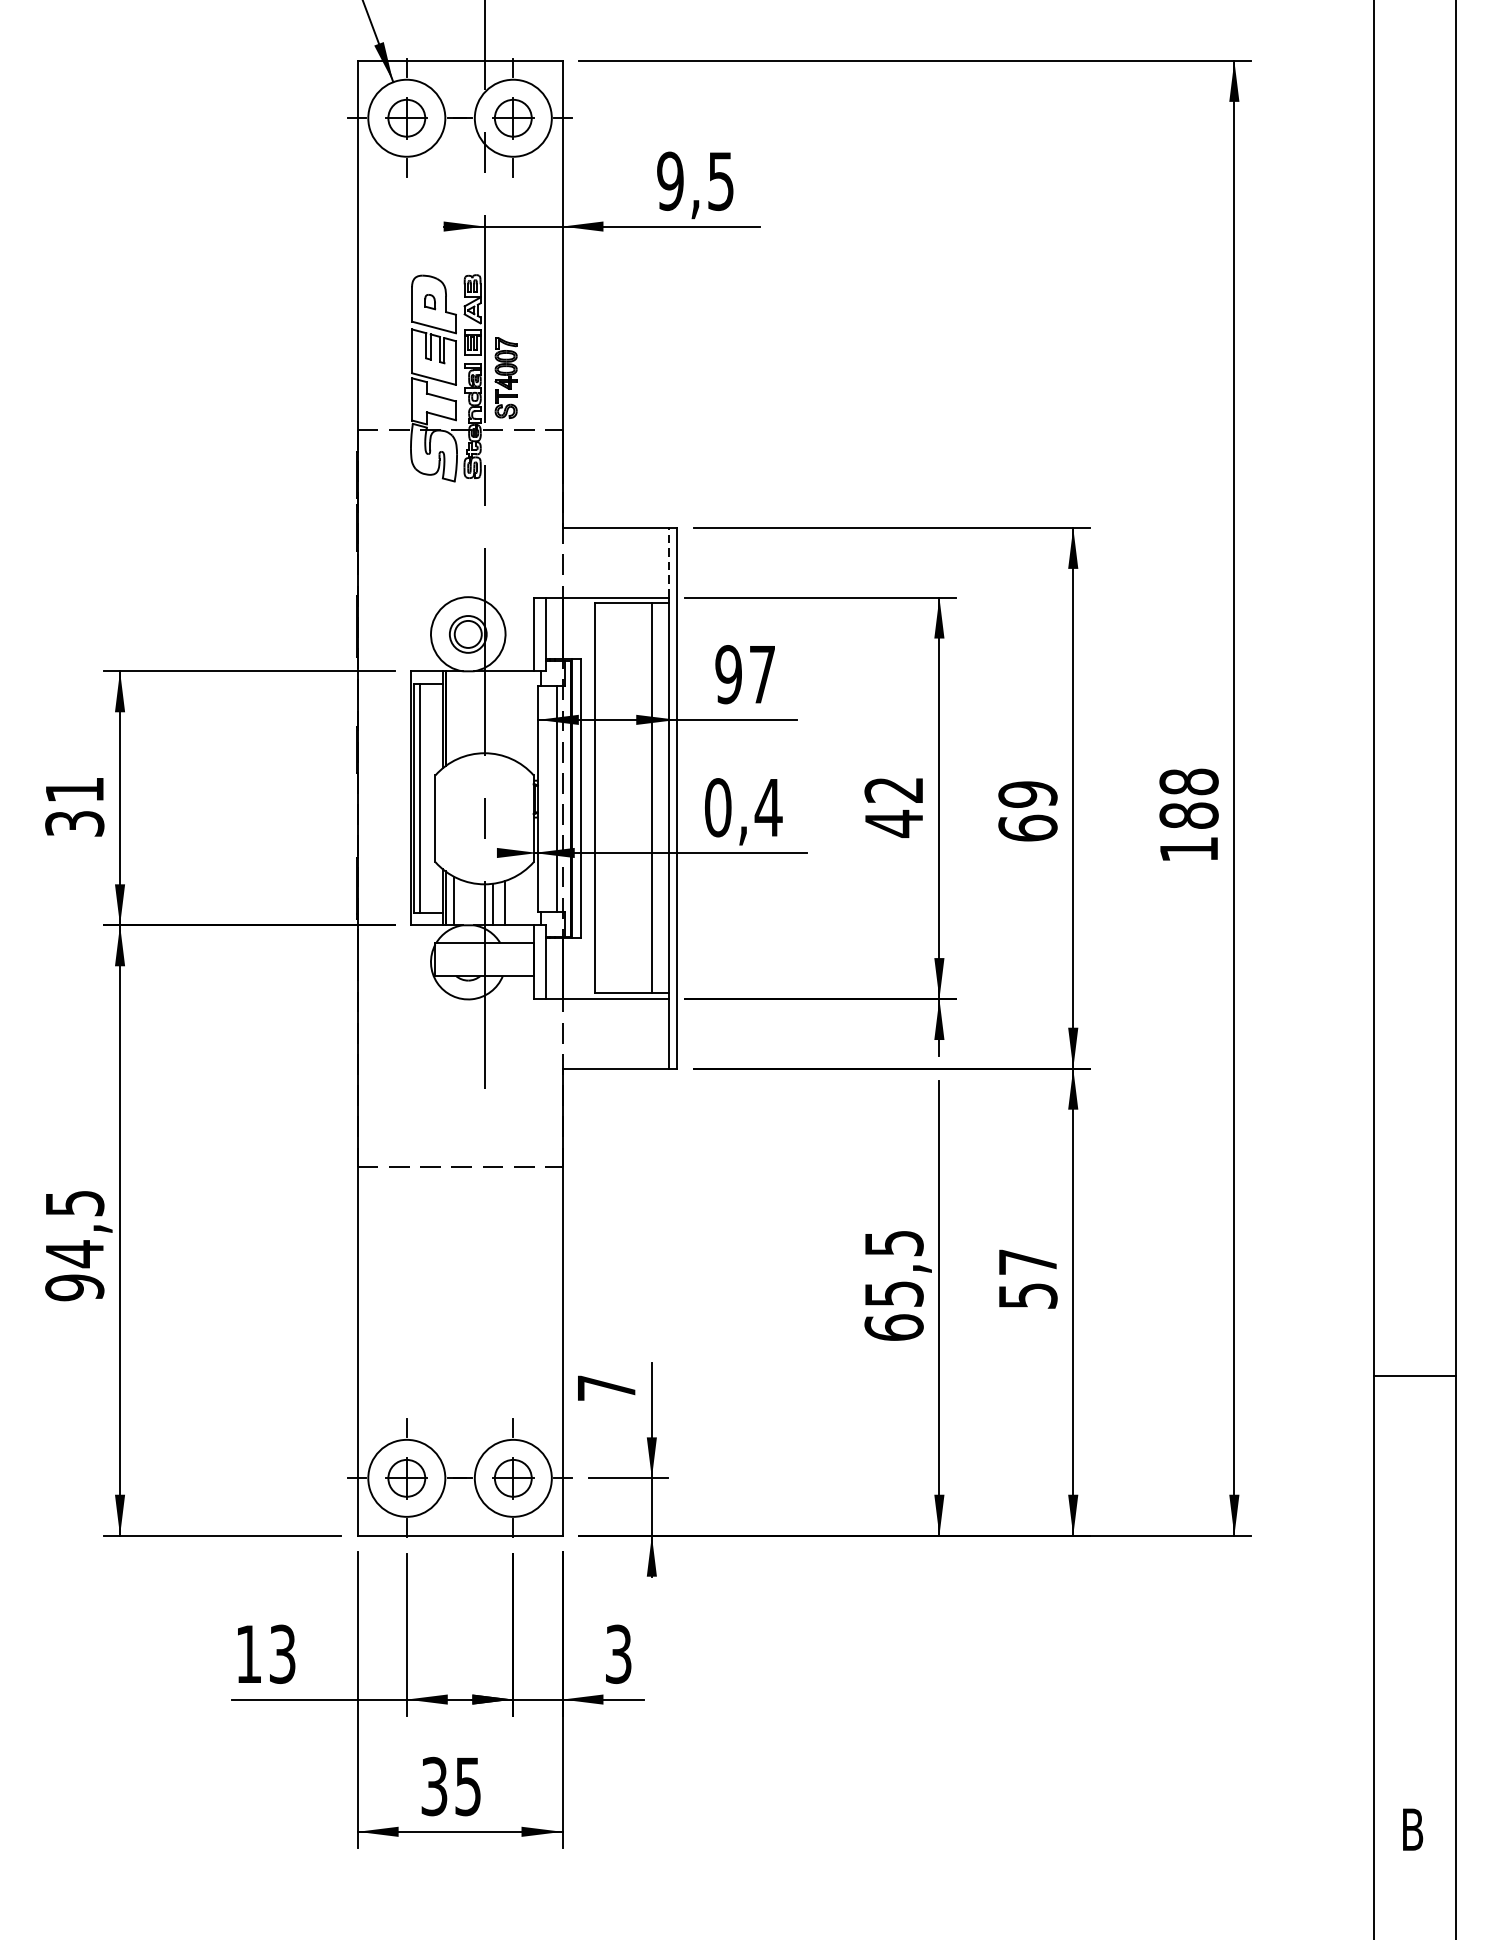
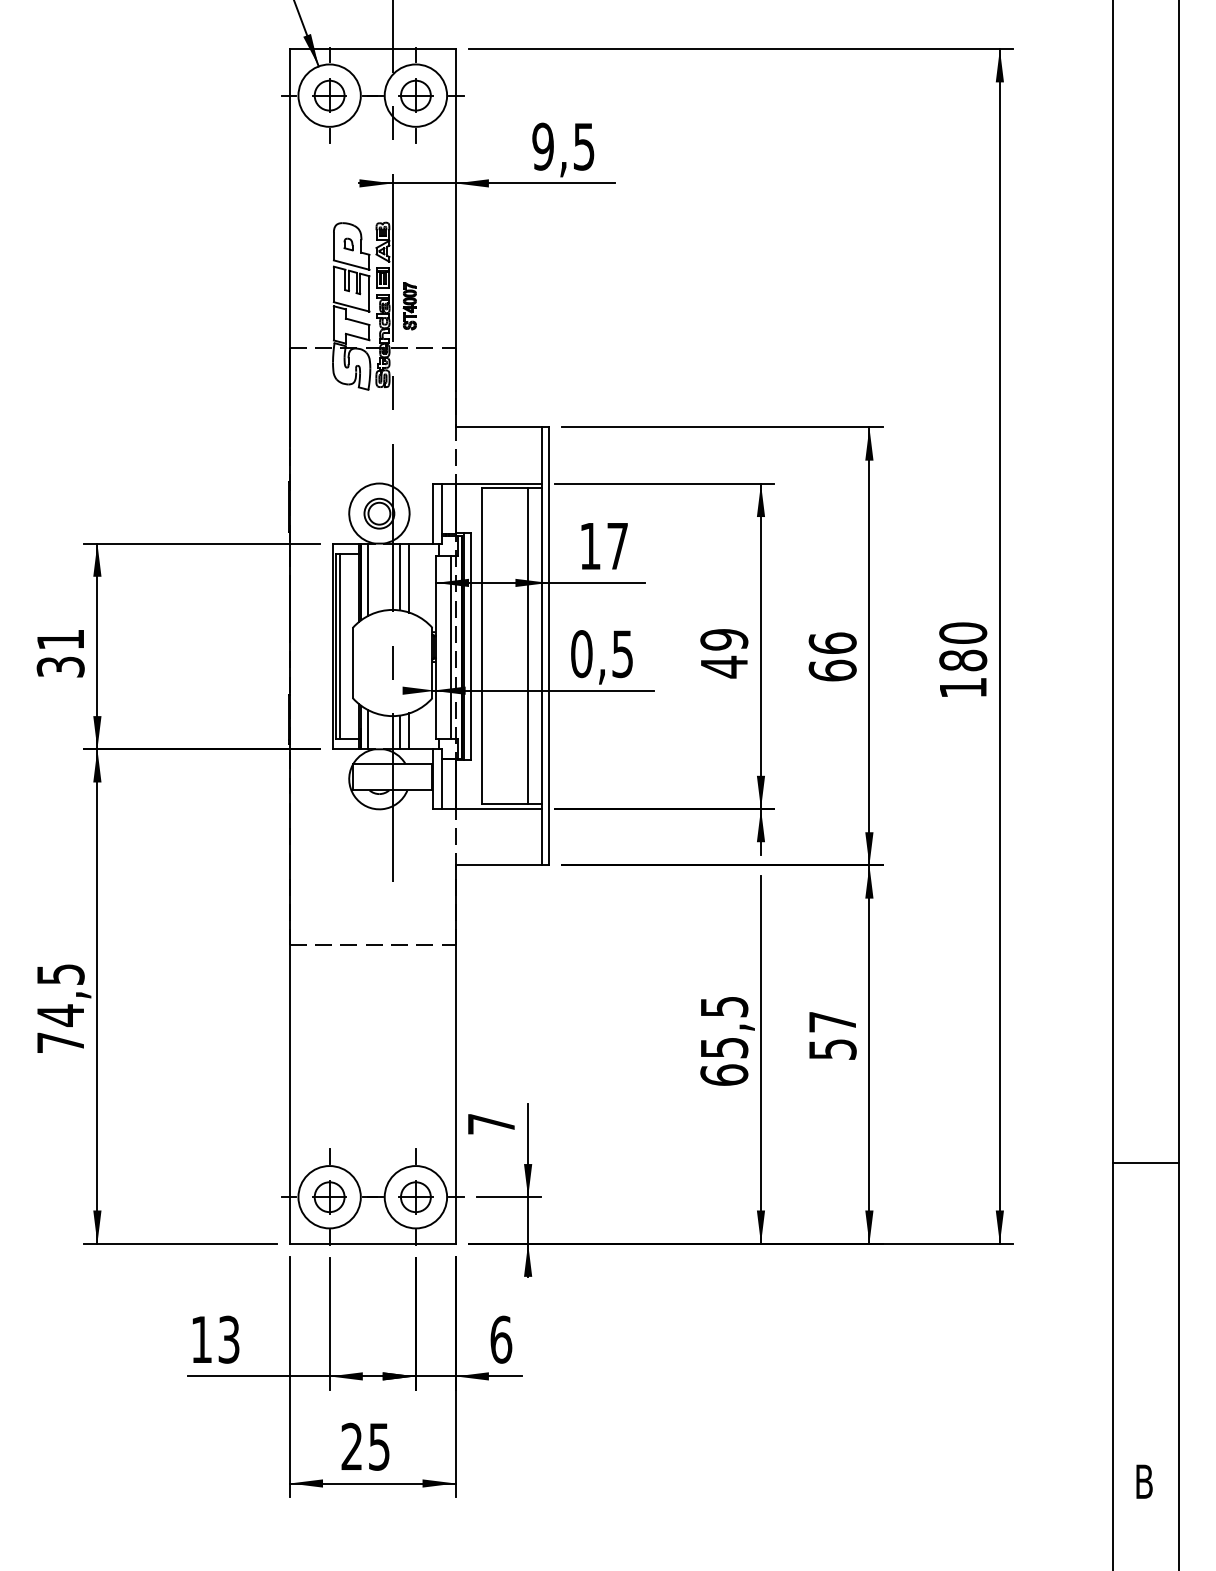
part: (505, 378) -> (409, 306), size x0.71
line: (669, 562) -> (542, 455), dashed -> solid
text: (728, 674) -> (590, 546), 97 -> 17
line: (493, 711) -> (399, 576), added
line: (505, 713) -> (409, 577), added
line: (453, 715) -> (367, 579), added
text: (1188, 781) -> (962, 632), 188 -> 180
text: (894, 789) -> (724, 639), 42 -> 49
text: (1027, 794) -> (832, 643), 69 -> 66
text: (768, 808) -> (622, 654), 0,4 -> 0,5
text: (74, 1287) -> (60, 1042), 94,5 -> 74,5
line: (1414, 1374) -> (1145, 1162), moved
text: (619, 1654) -> (501, 1339), 3 -> 6
text: (433, 1786) -> (351, 1446), 35 -> 25

